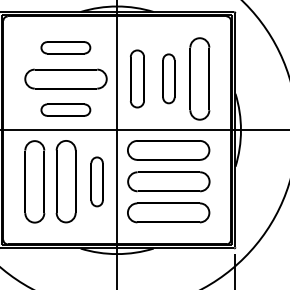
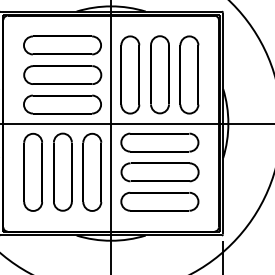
part: (65, 47) -> (62, 45), size x1.67
part: (137, 78) -> (130, 74), size x1.43
part: (168, 78) -> (159, 74), size x1.67
part: (65, 109) -> (62, 103), size x1.67
part: (96, 181) -> (91, 172), size x1.67

